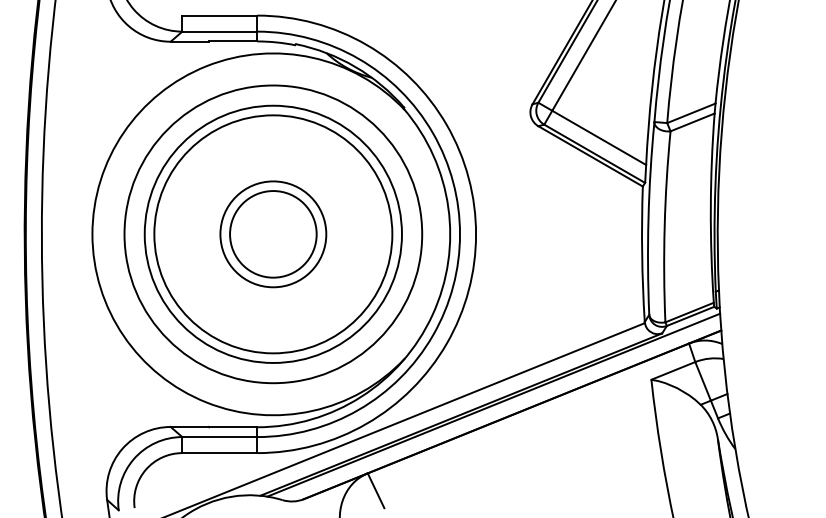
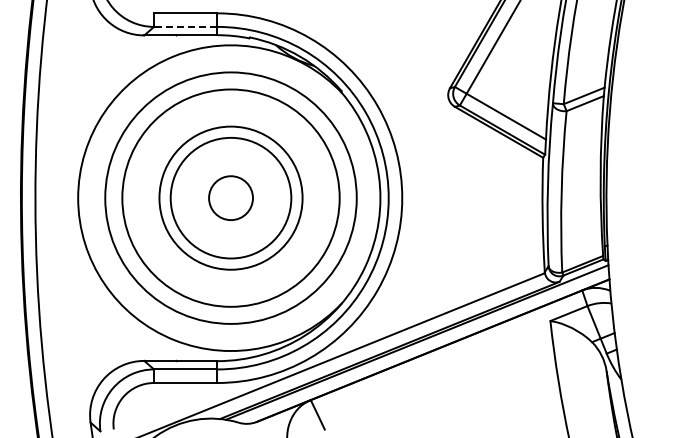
line: (219, 31) -> (185, 26), solid -> dashed
circle: (272, 233) -> (230, 197), size x0.6
circle: (272, 233) -> (230, 197), size x0.6
circle: (272, 233) -> (230, 197), size x1.6

